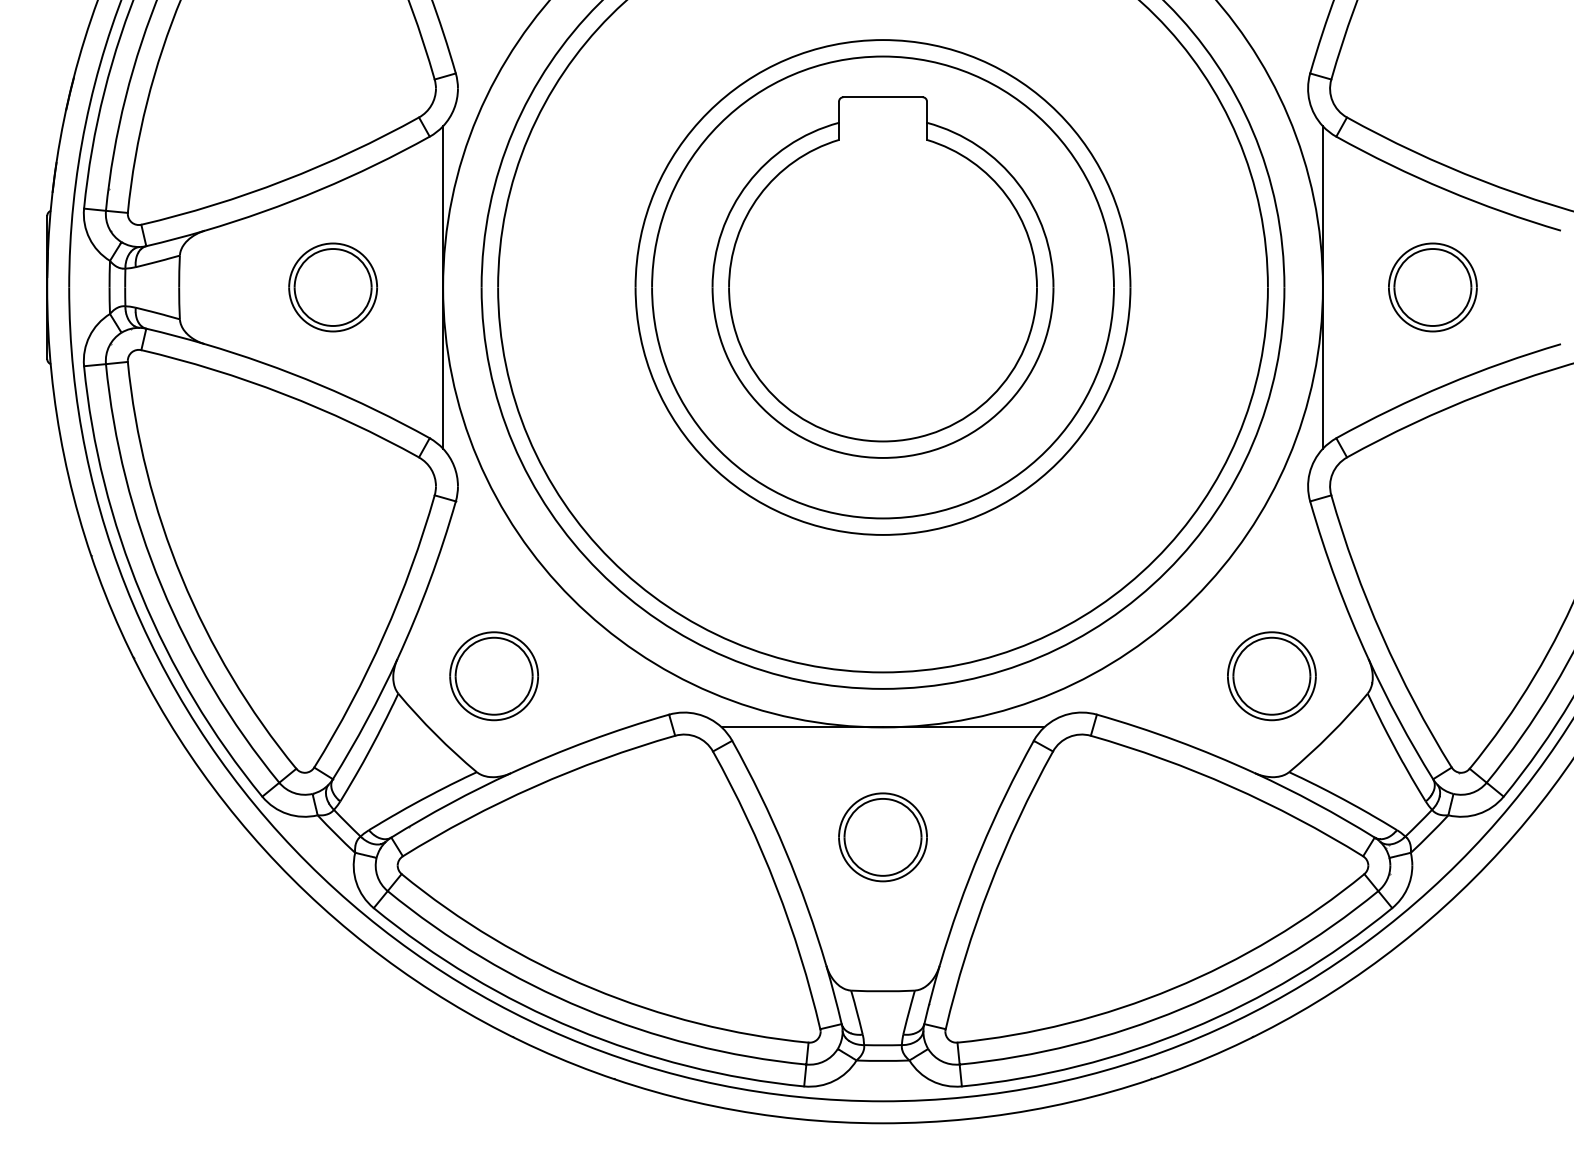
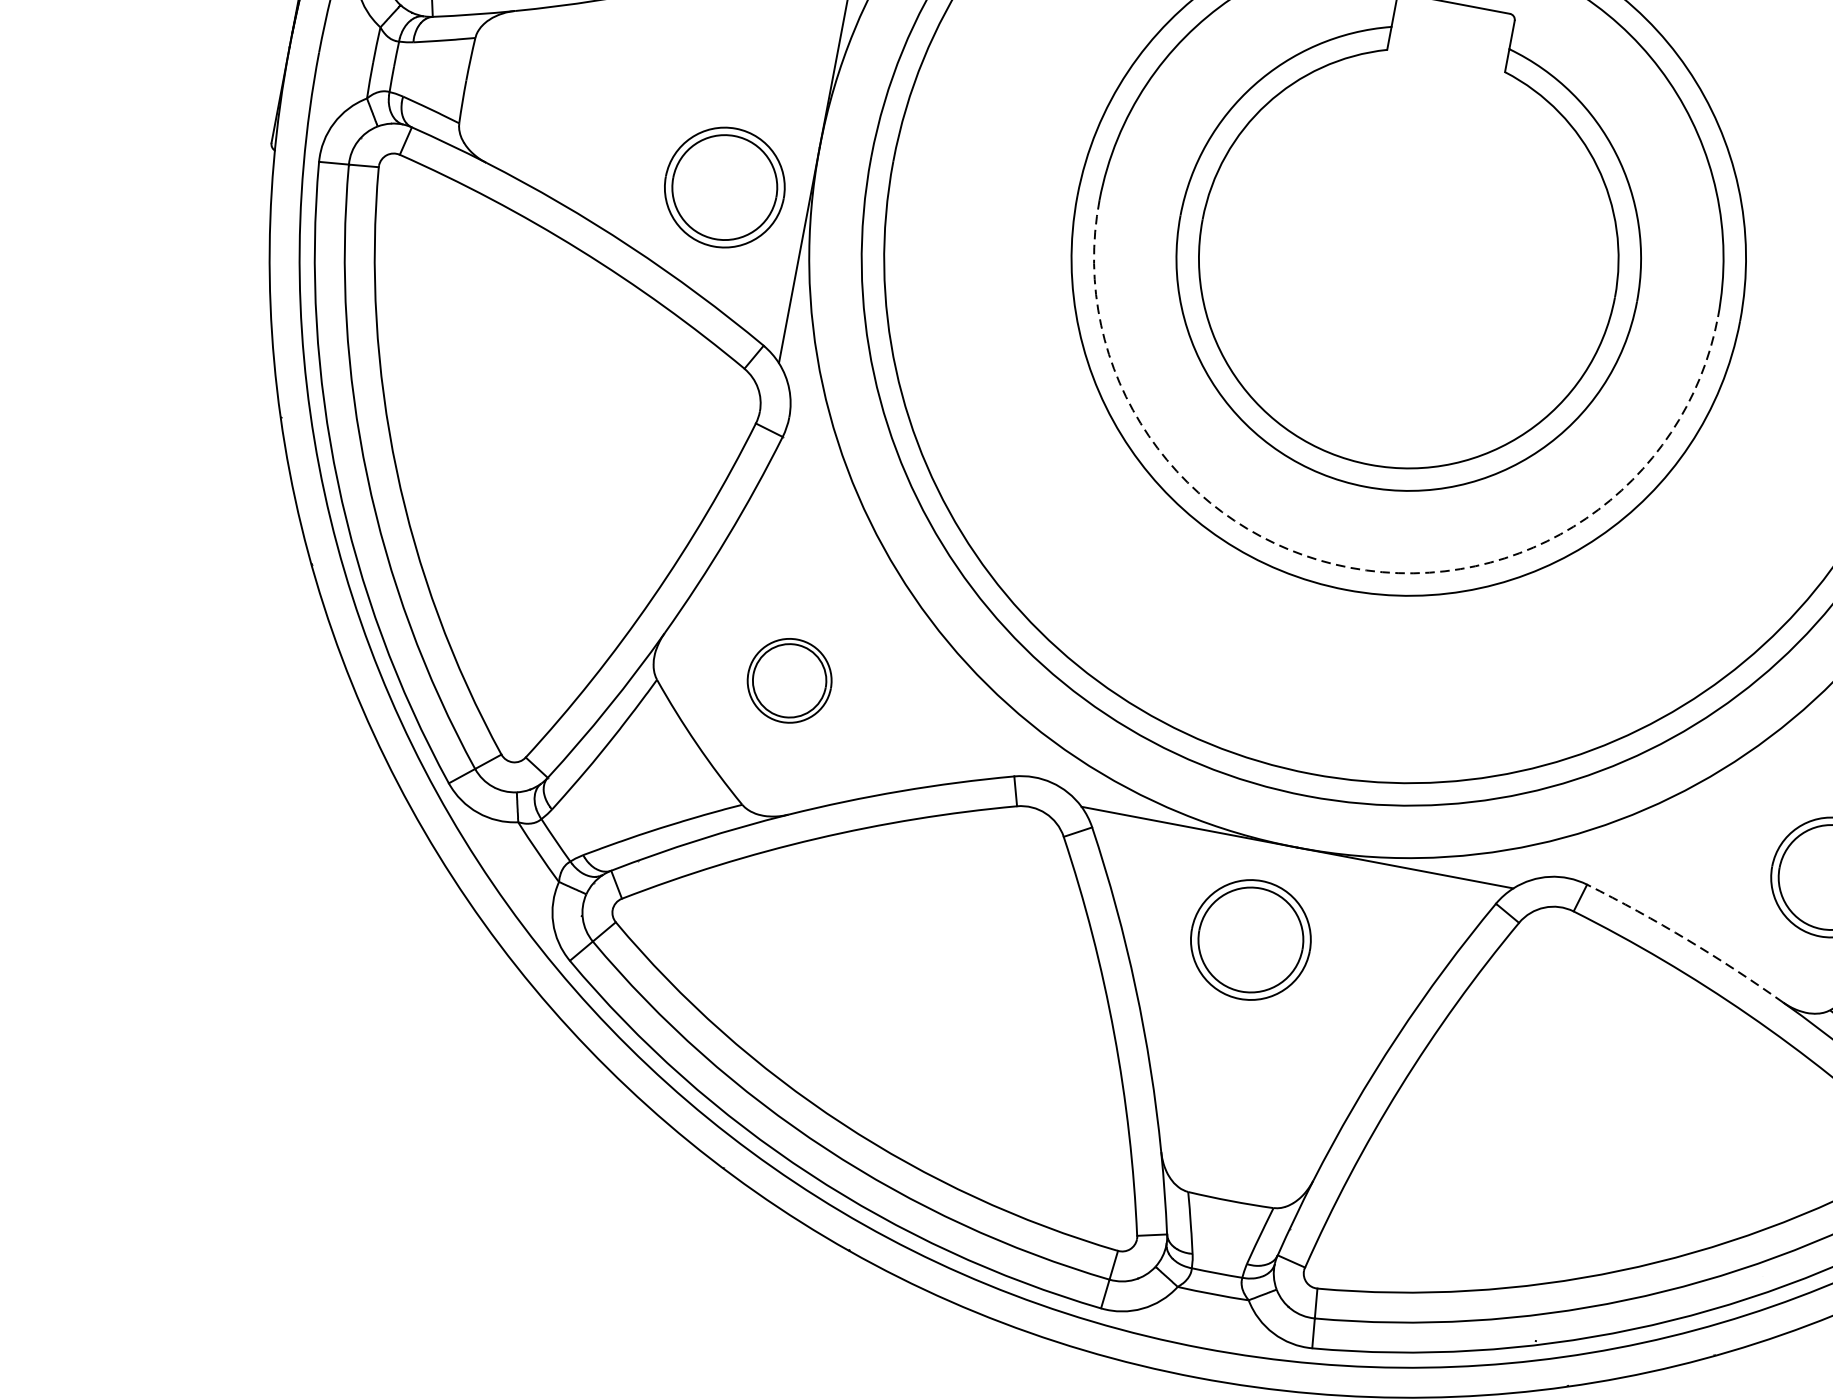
part: (332, 287) -> (723, 187), moved
arc: (883, 518) -> (1350, 568), solid -> dashed
part: (493, 676) -> (788, 680), size x0.7
arc: (1176, 740) -> (1687, 939), solid -> dashed
part: (882, 837) -> (1250, 940), moved

